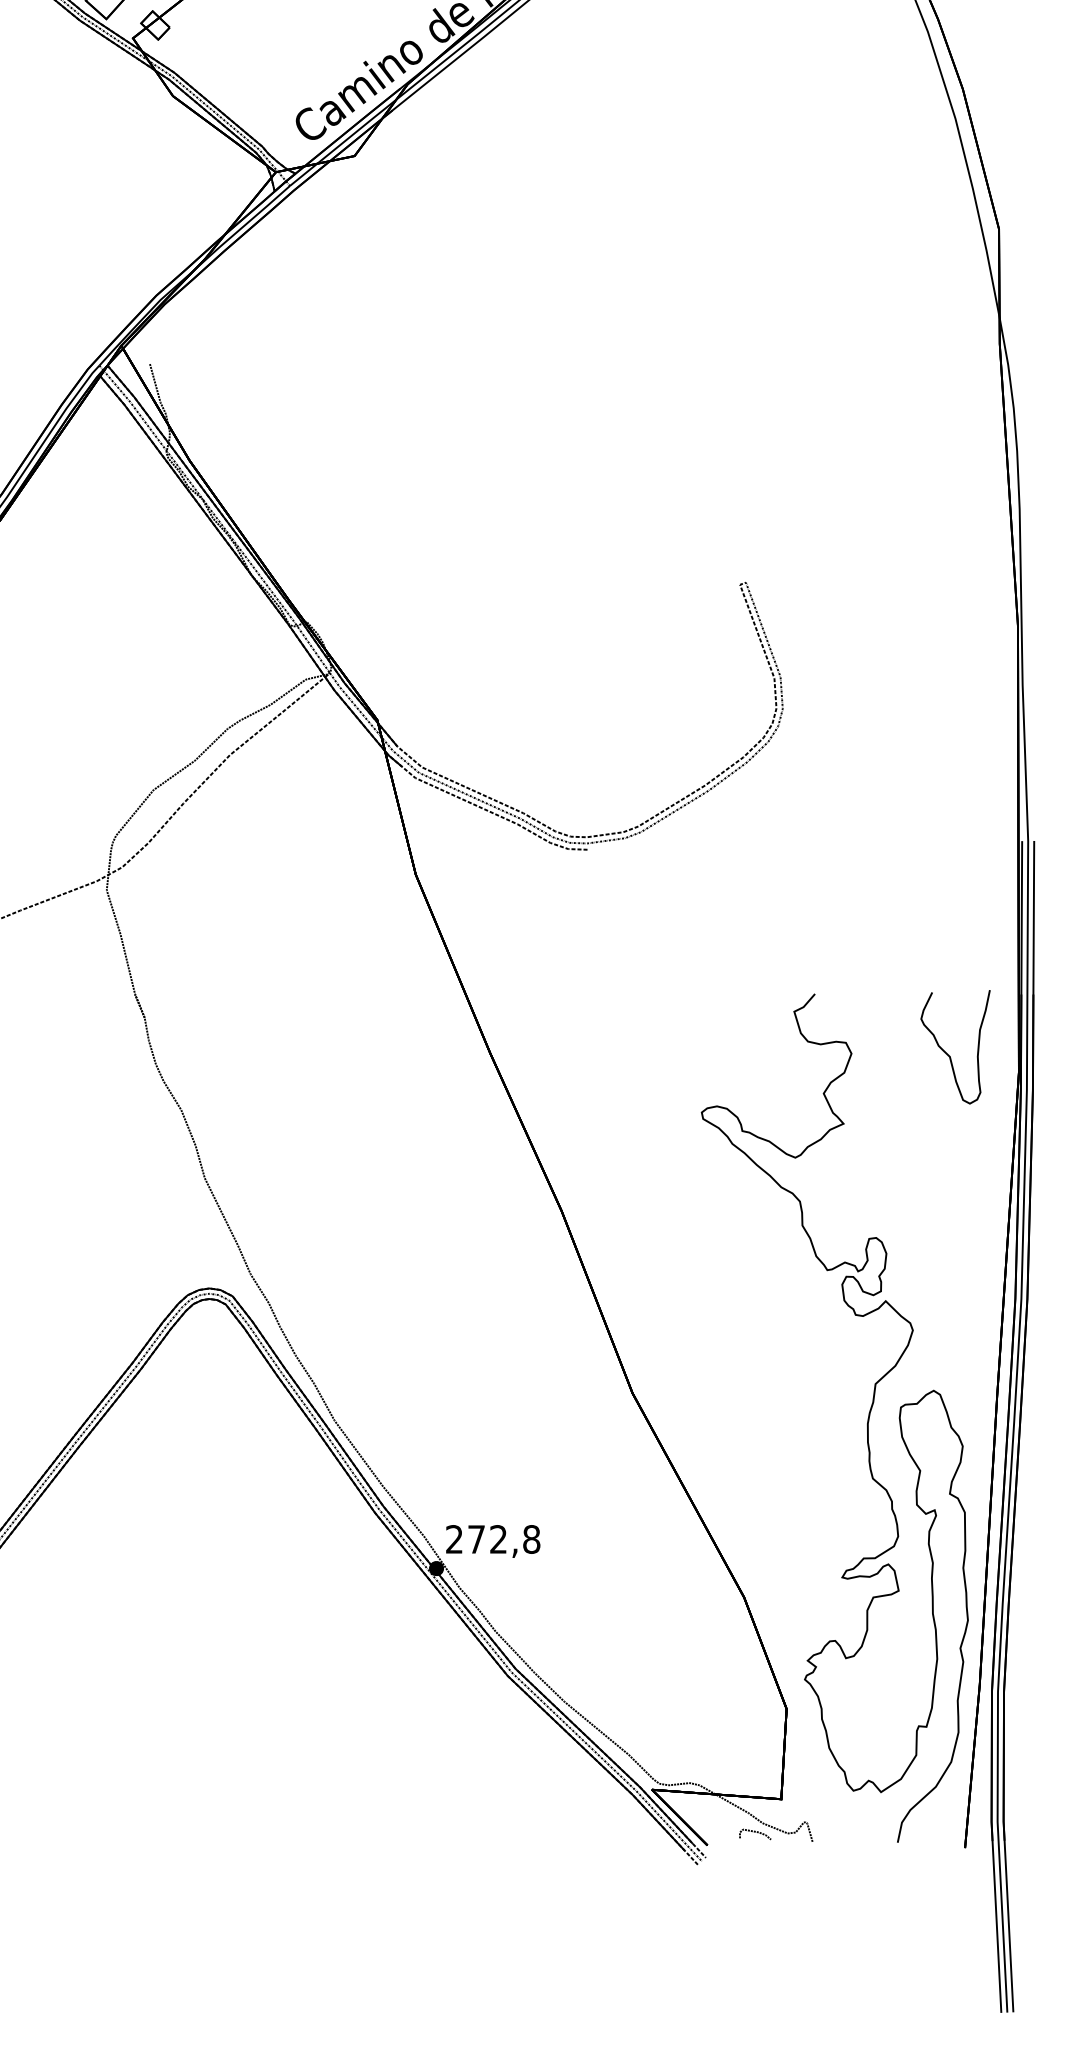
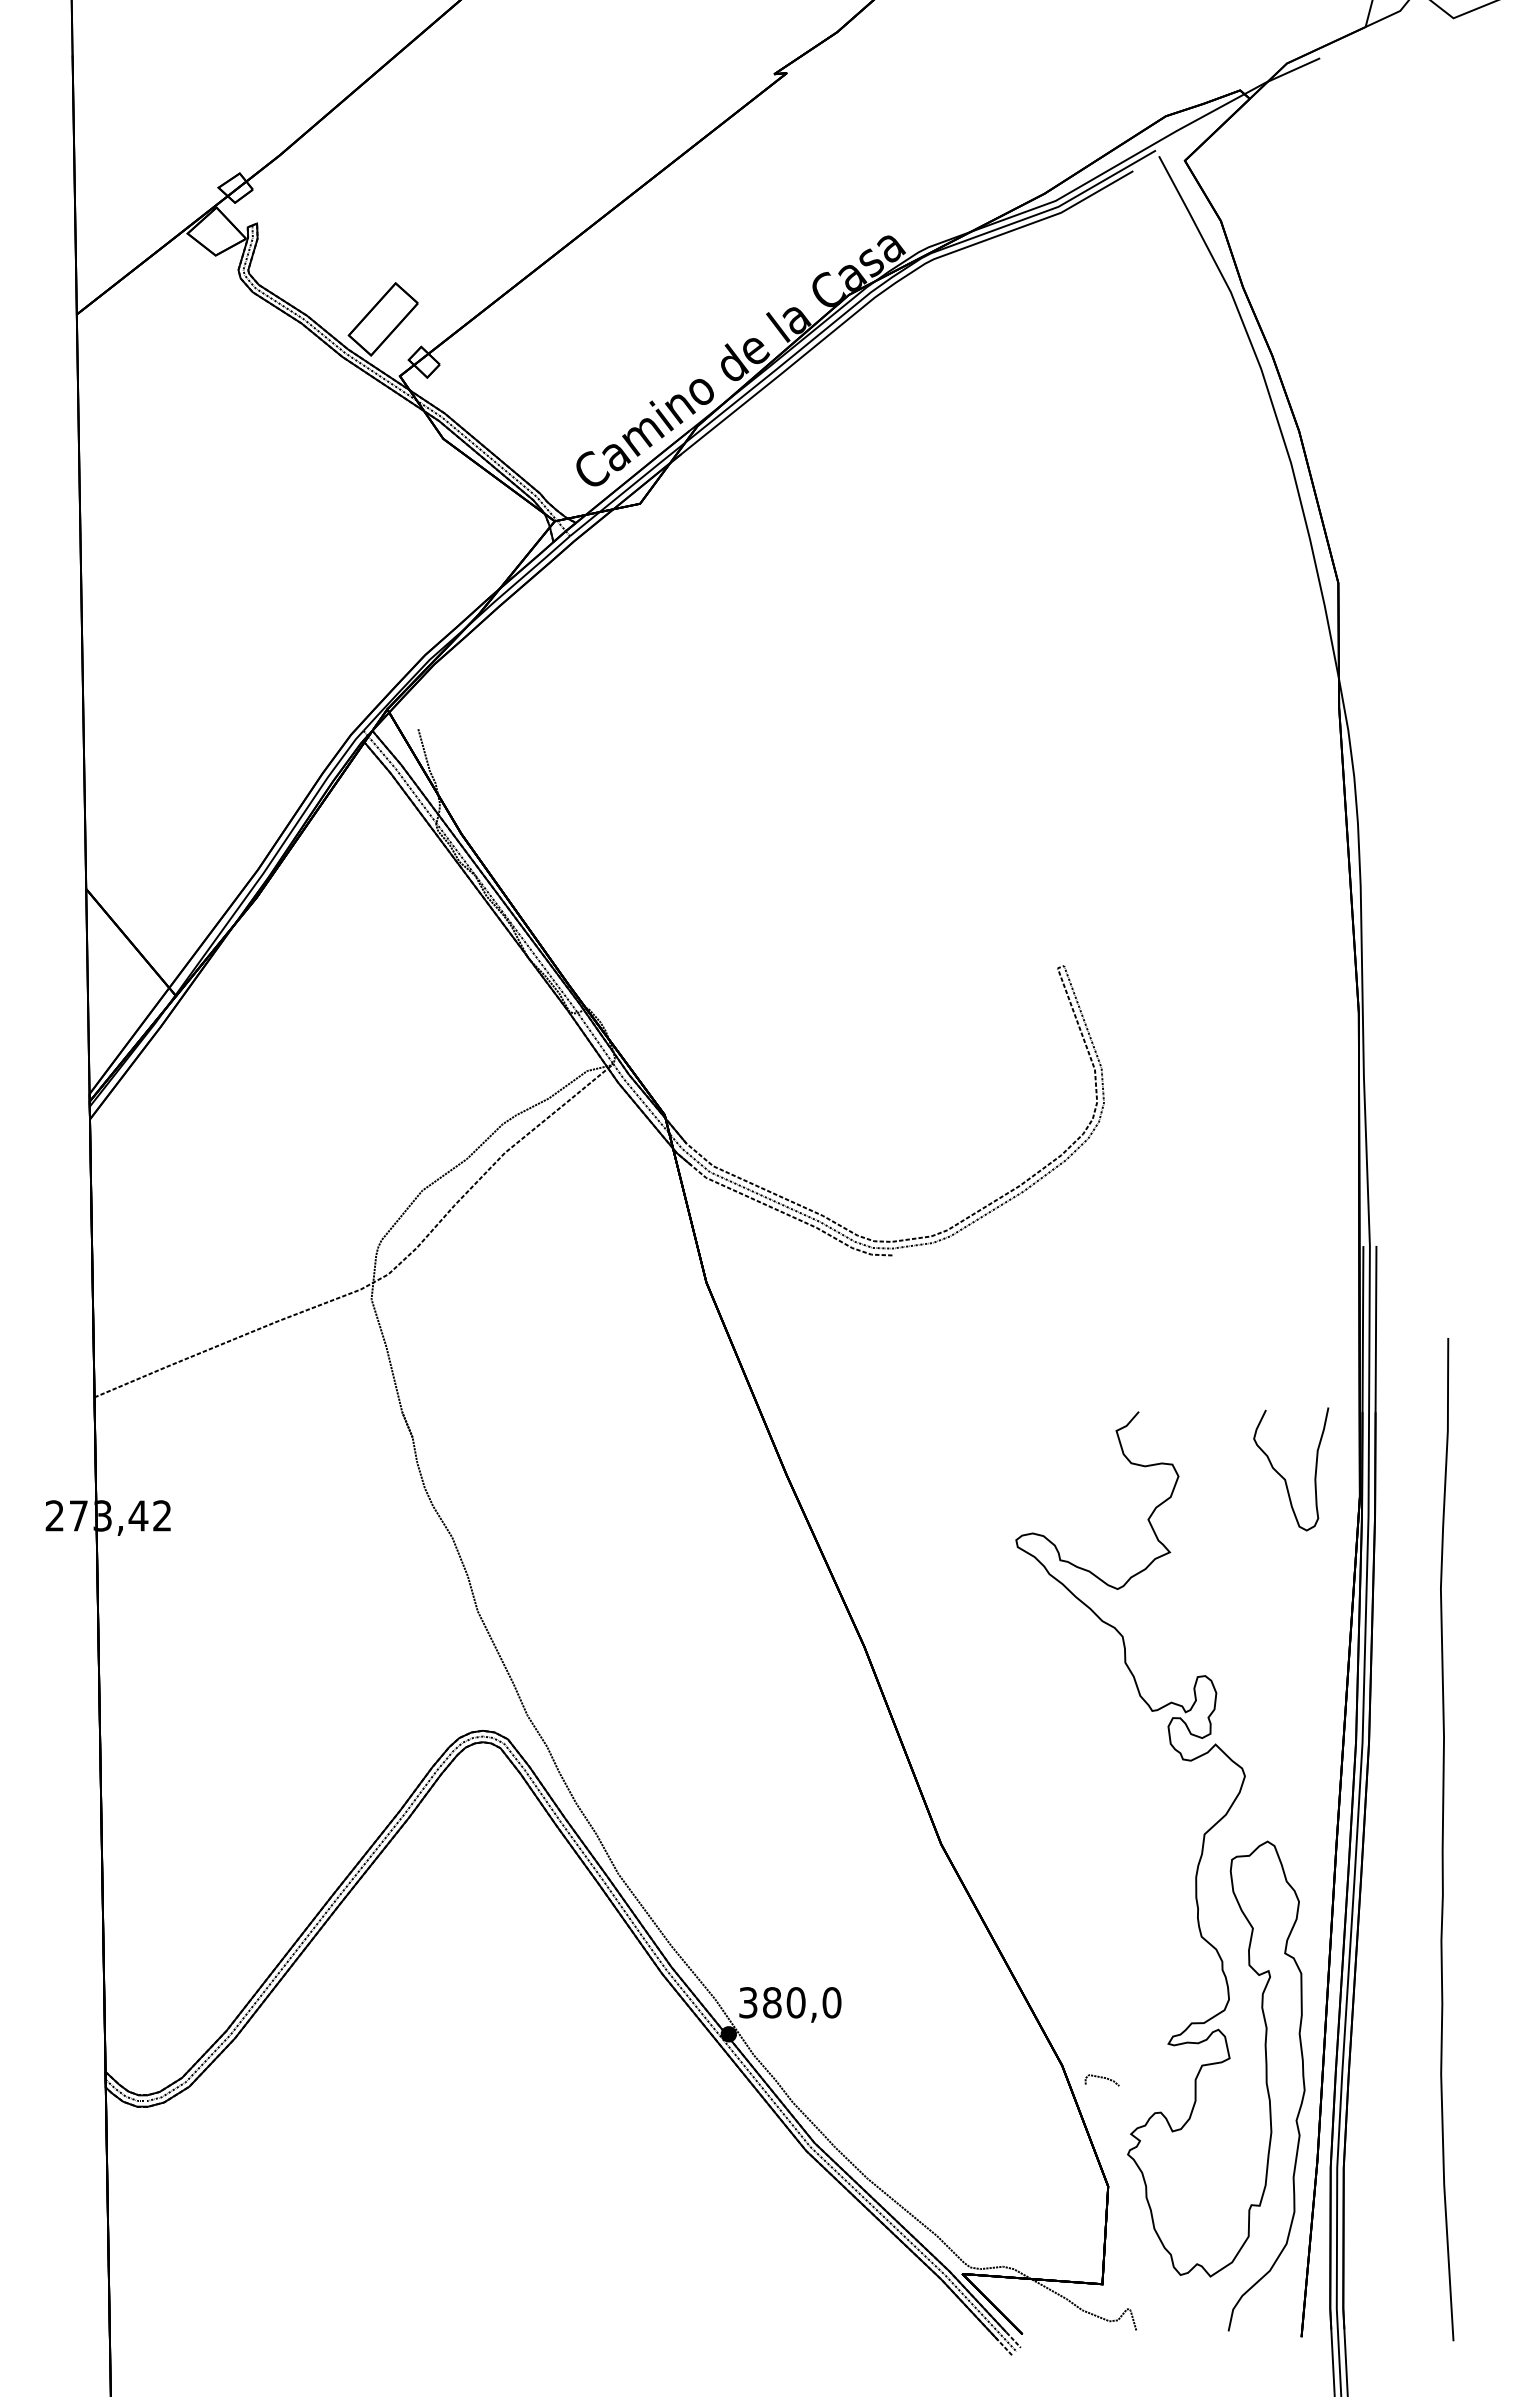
text: (493, 1539) -> (790, 2002), 272,8 -> 380,0
curve: (754, 1832) -> (1101, 2078), moved

